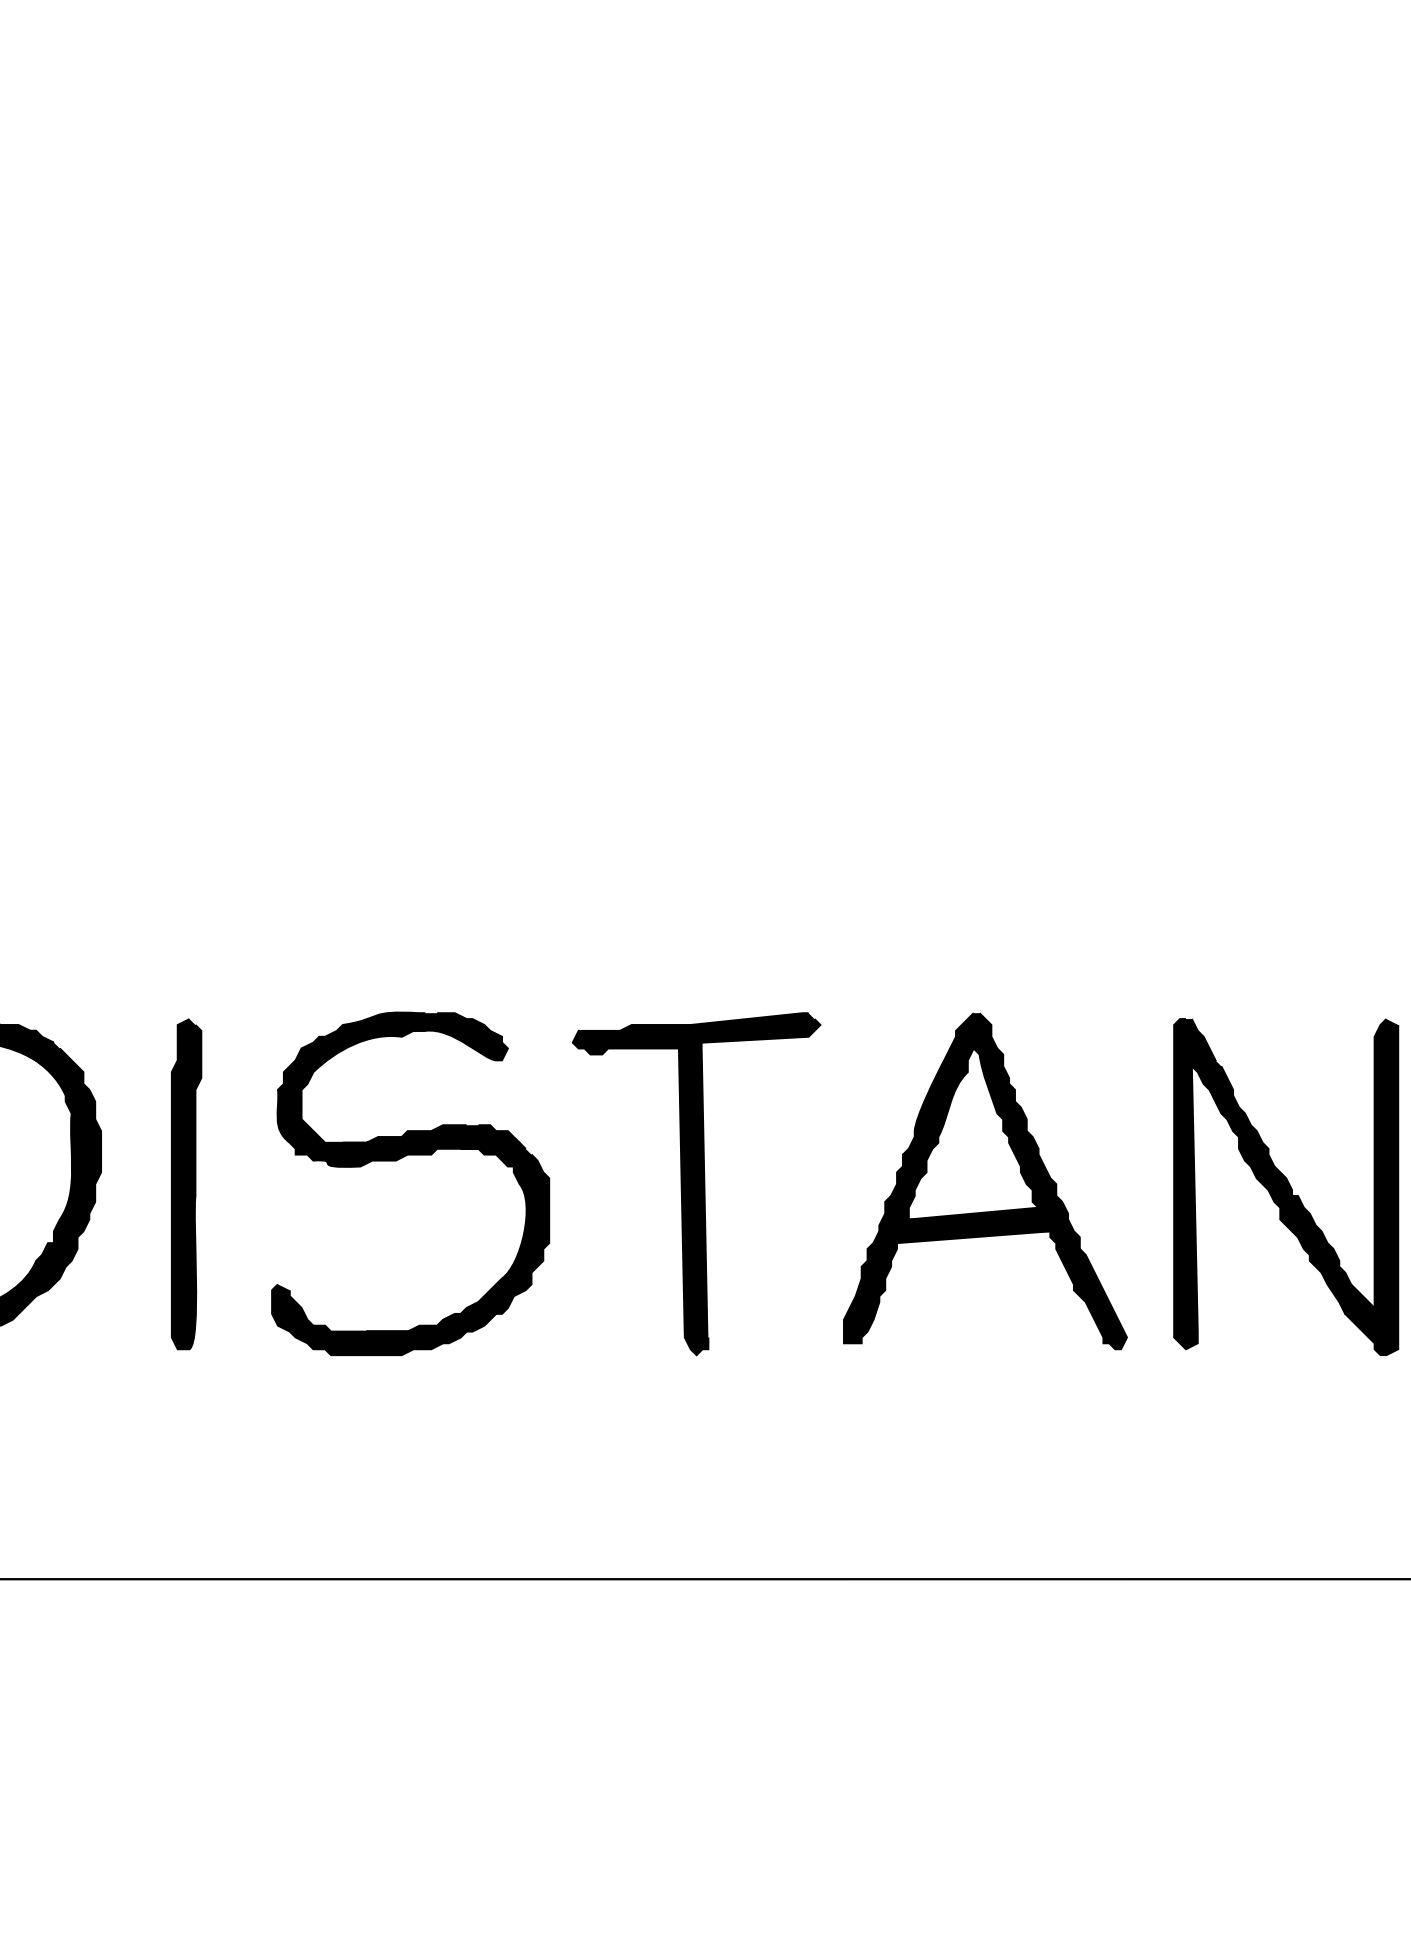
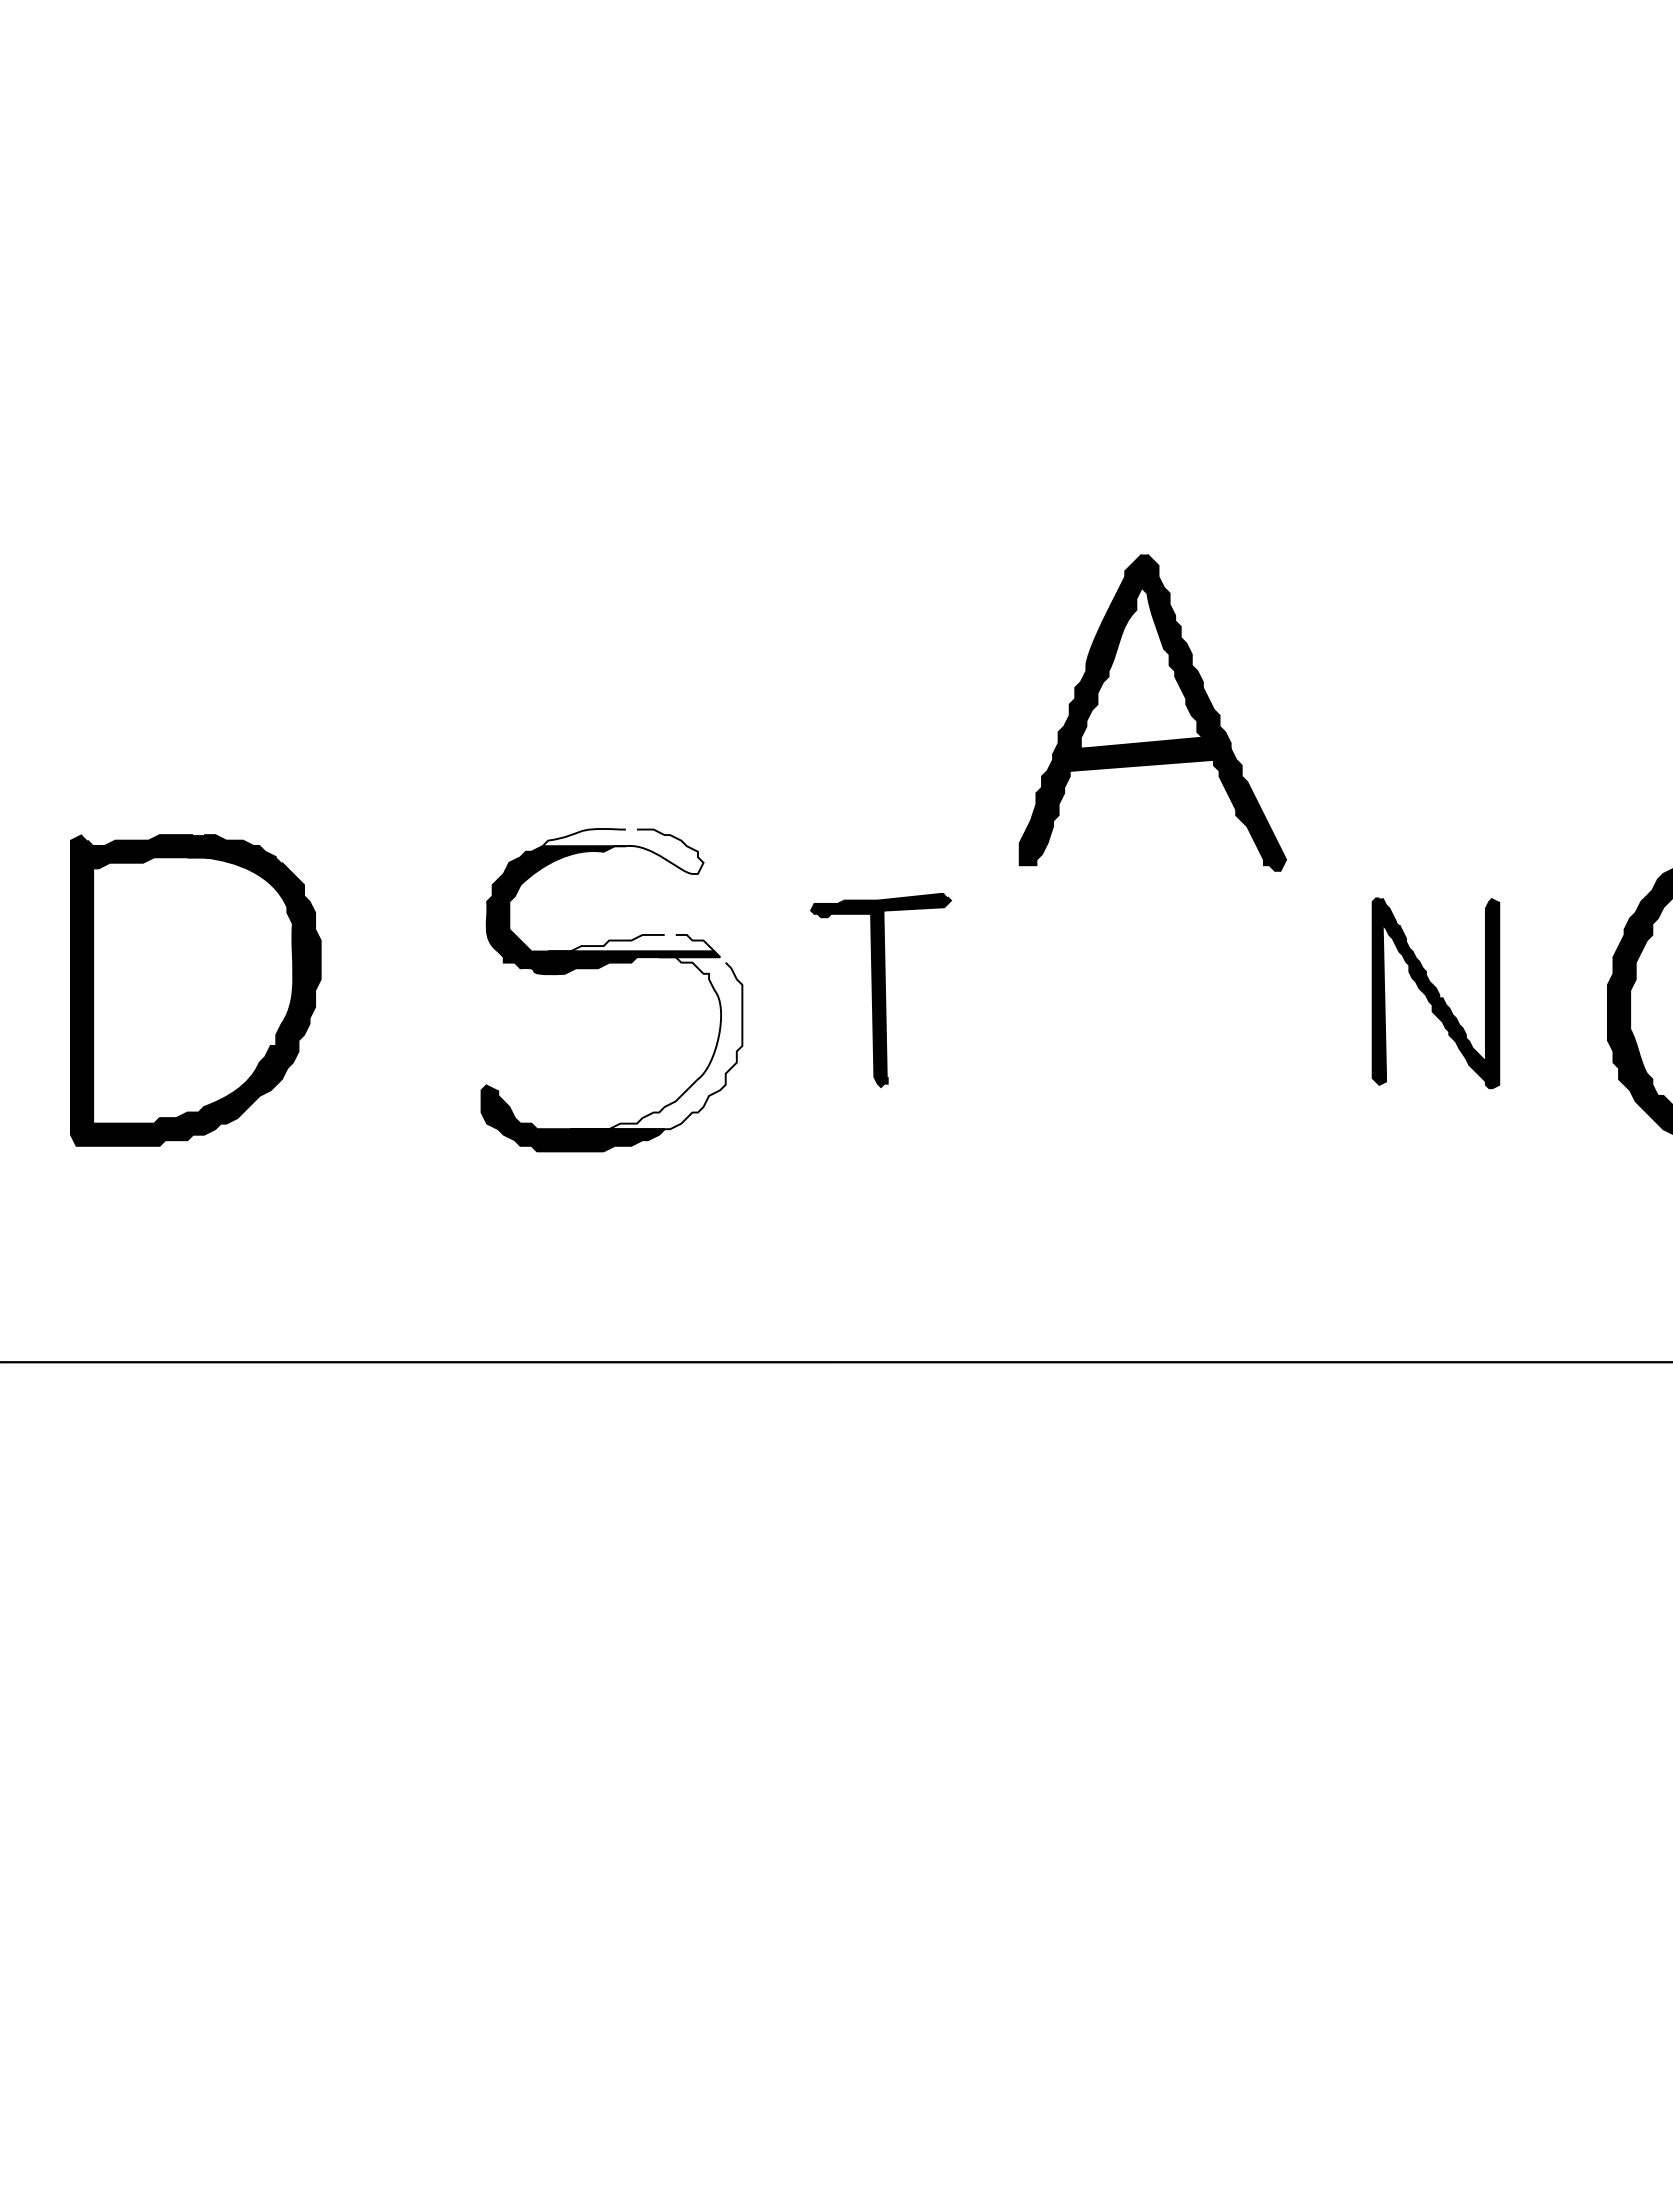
fill: (421, 1035) -> (622, 850), removed
fill: (431, 1133) -> (631, 942), removed
part: (985, 1181) -> (1152, 712), moved
part: (185, 1184) -> (400, 990), removed
part: (695, 1184) -> (880, 990), size x0.6
part: (1285, 1187) -> (1435, 993), size x0.6
fill: (457, 1240) -> (656, 1043), removed

